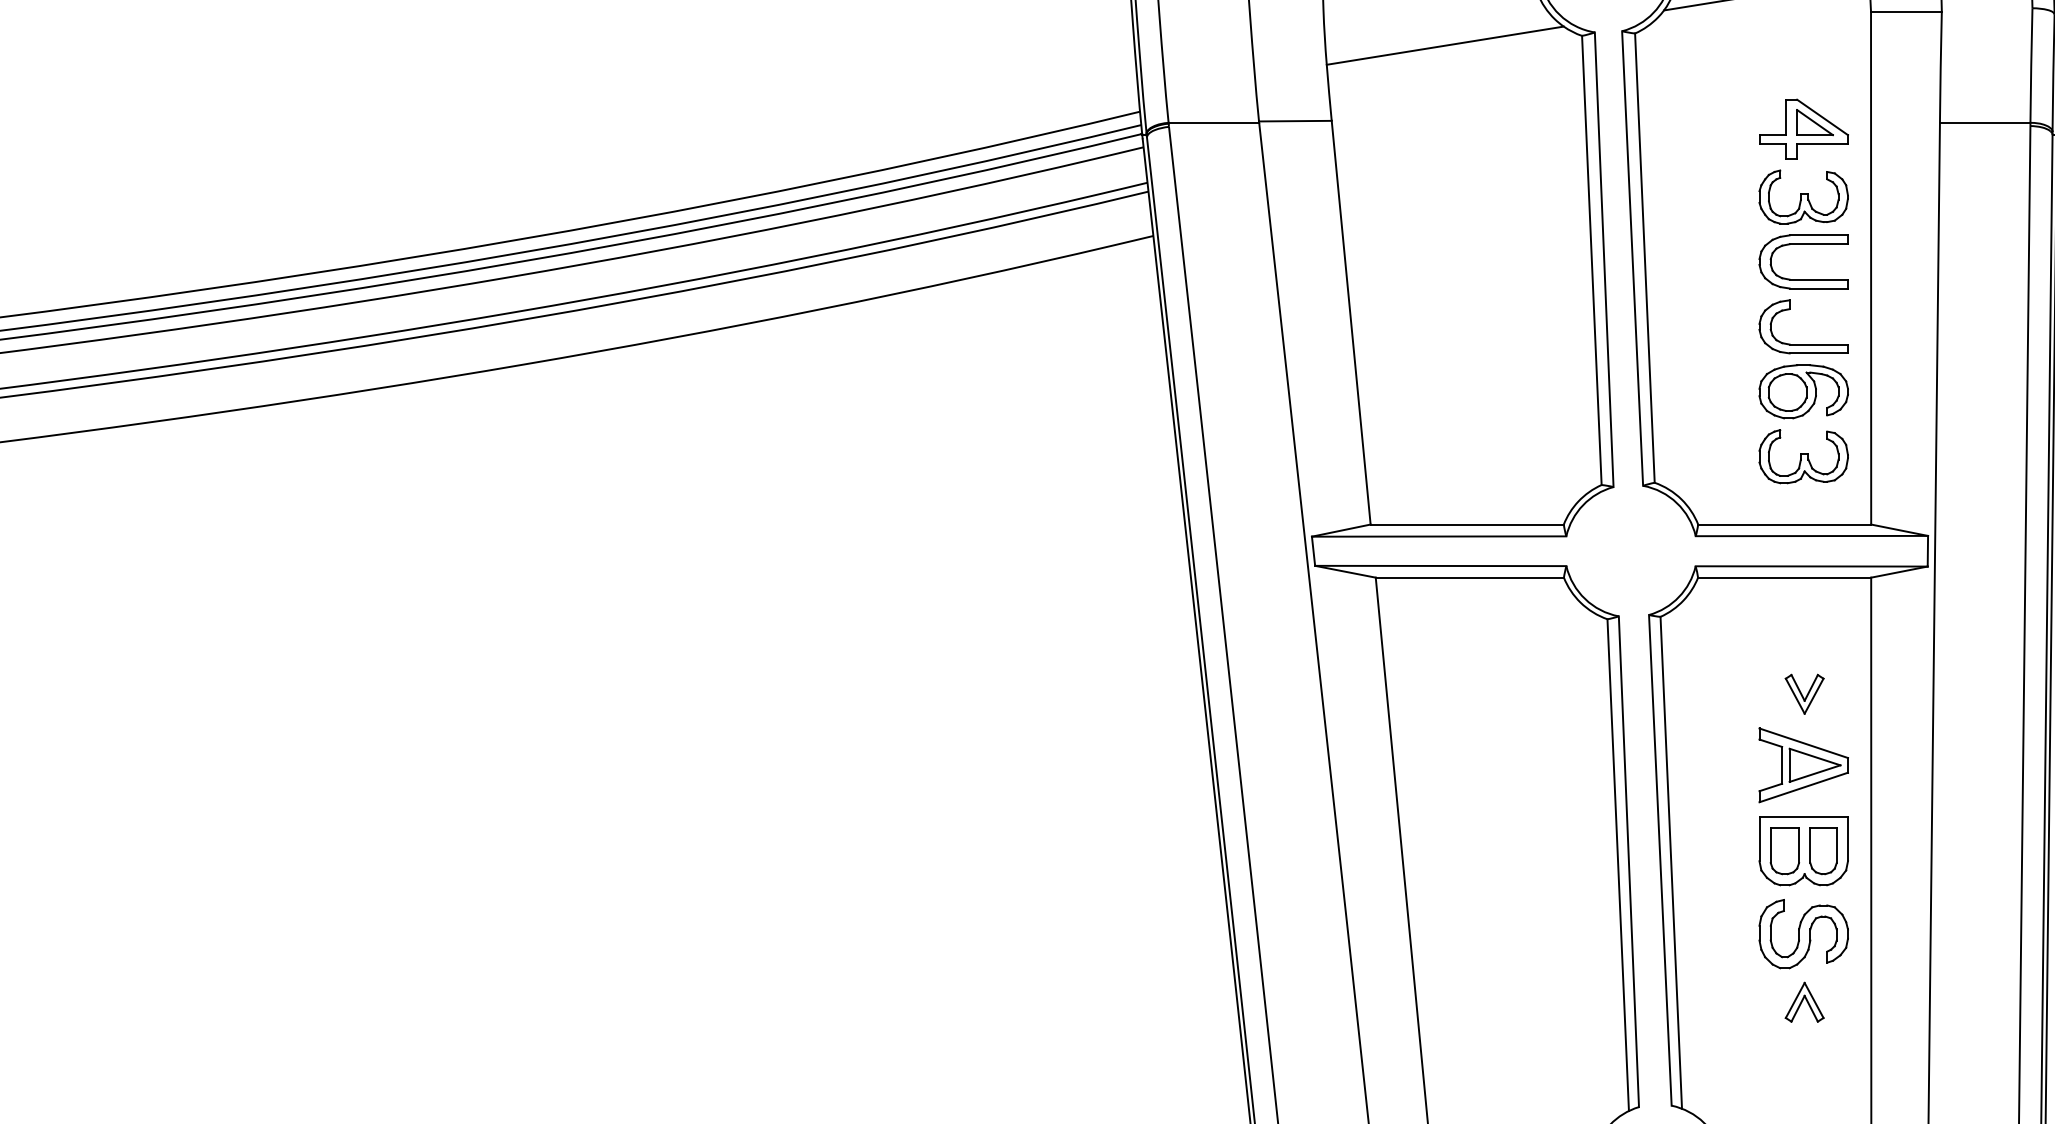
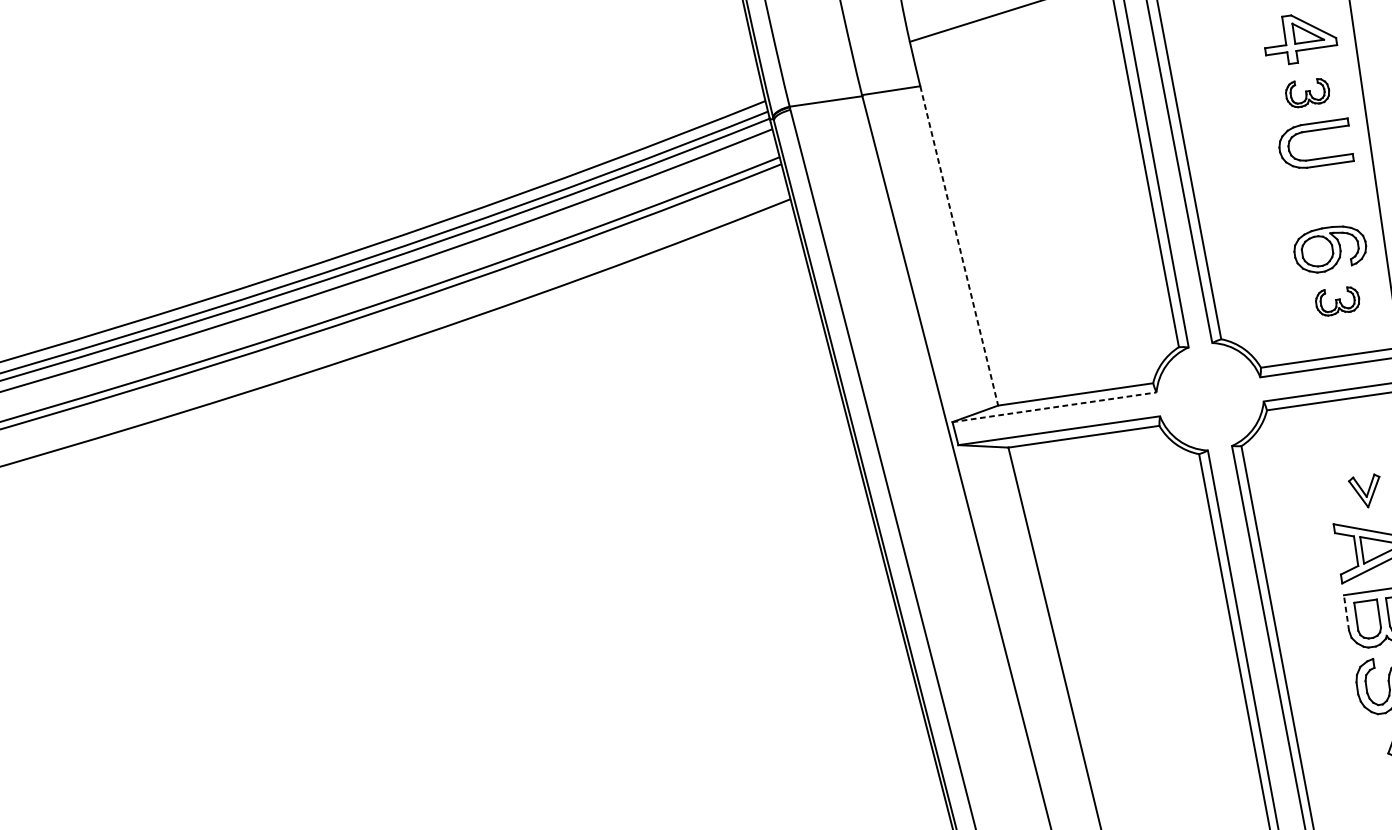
part: (1803, 196) -> (1307, 92), size x0.6
line: (1351, 322) -> (959, 245), solid -> dashed
part: (1803, 344) -> (1324, 211), removed
part: (1803, 456) -> (1337, 300), size x0.6
line: (1439, 536) -> (1054, 407), solid -> dashed
line: (1759, 838) -> (1346, 612), solid -> dashed

